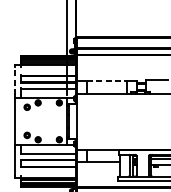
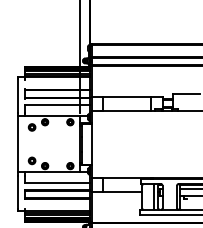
line: (14, 80) -> (17, 95), dashed -> solid
line: (107, 81) -> (127, 96), dashed -> solid

